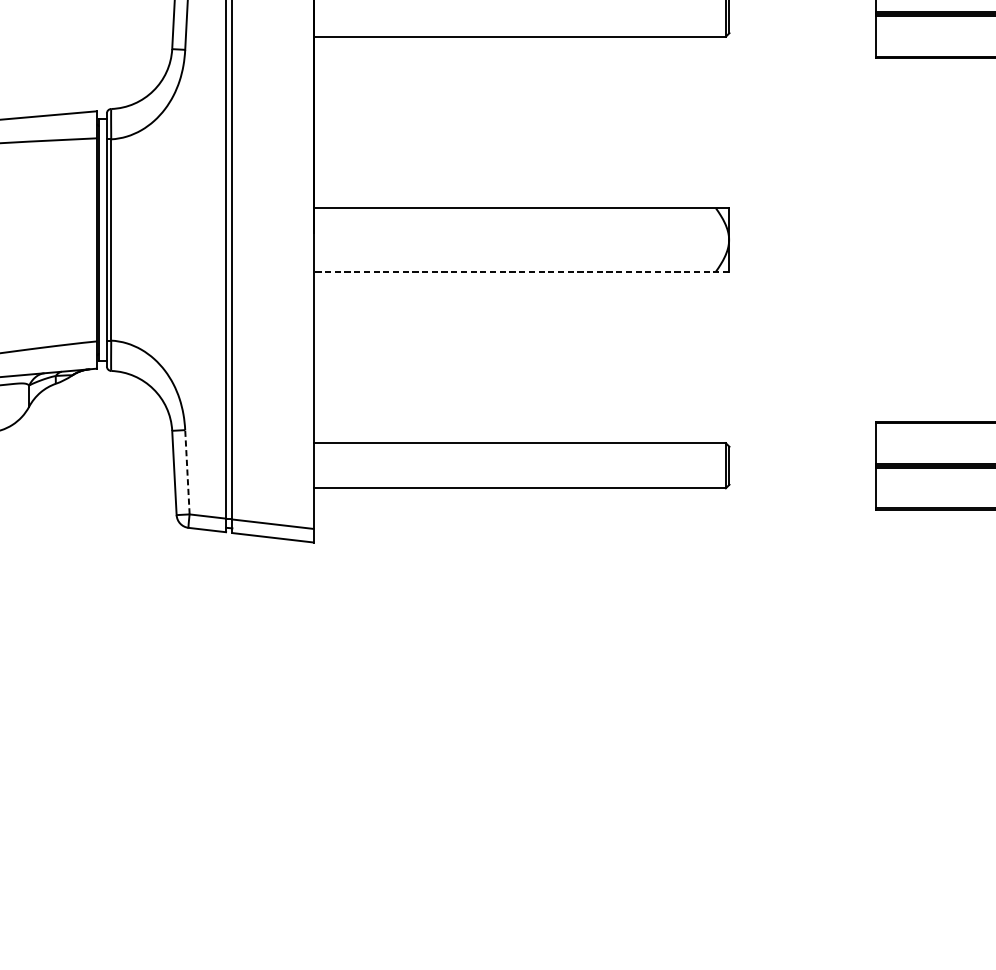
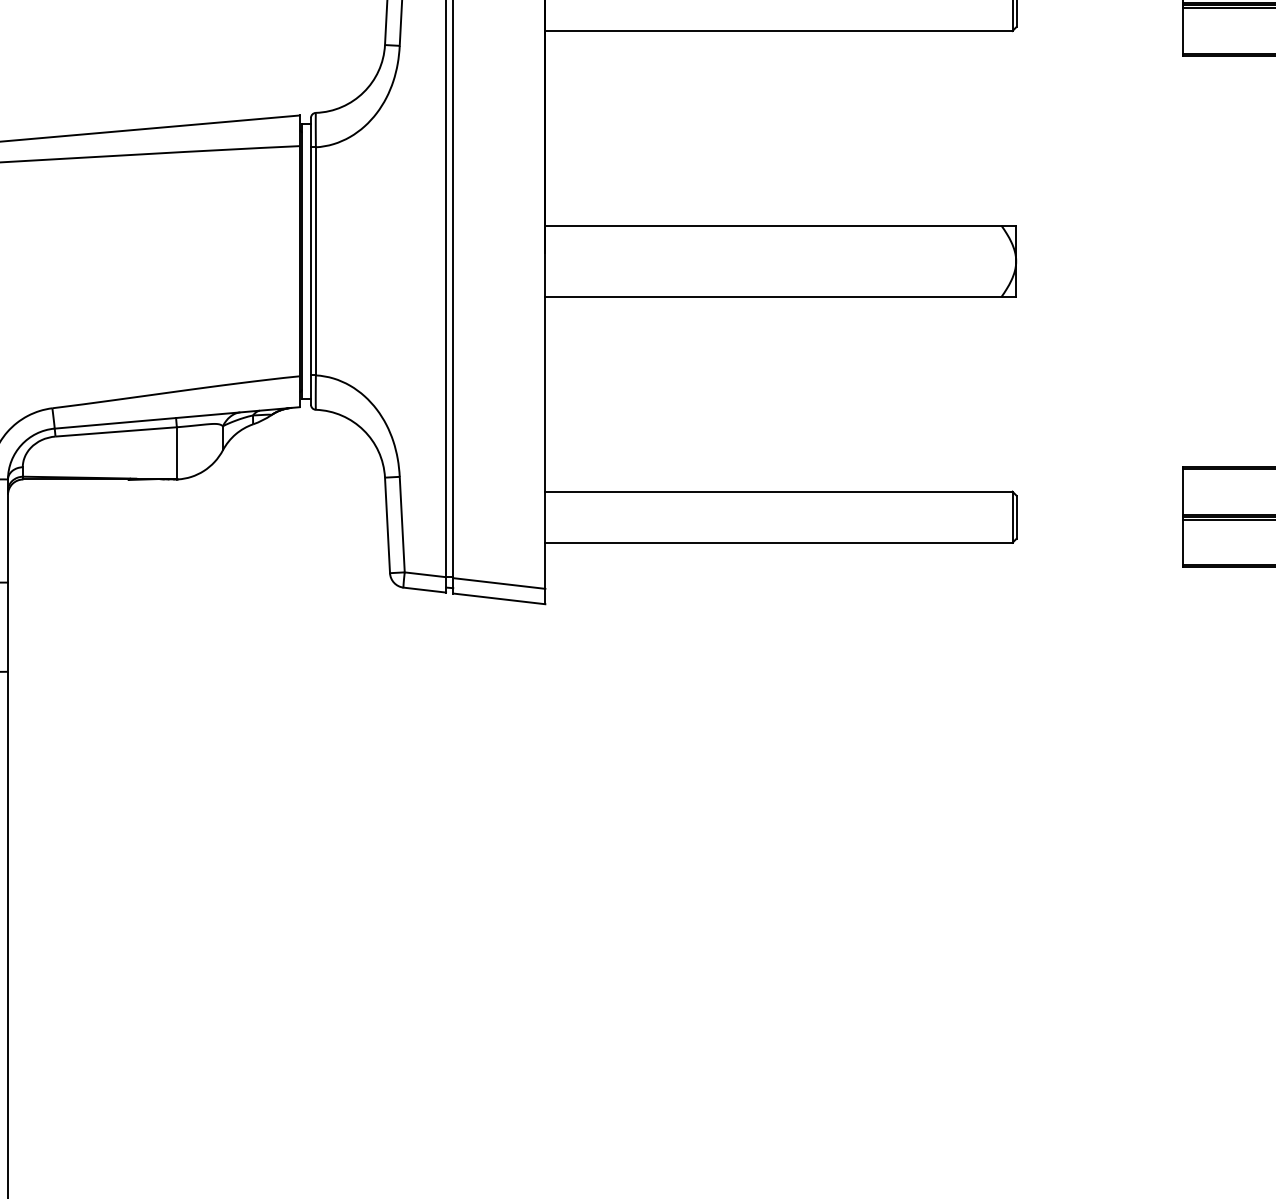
line: (521, 271) -> (780, 297), dashed -> solid
line: (187, 472) -> (402, 524), dashed -> solid

